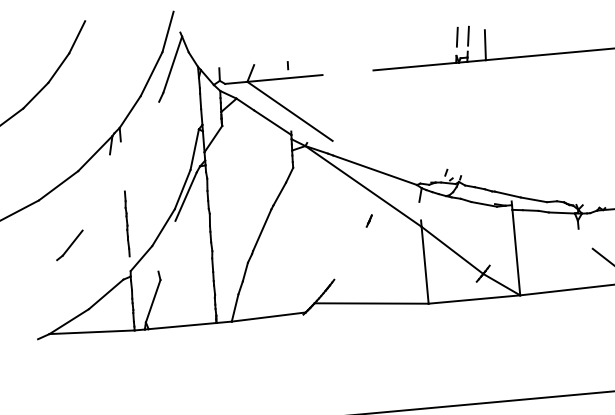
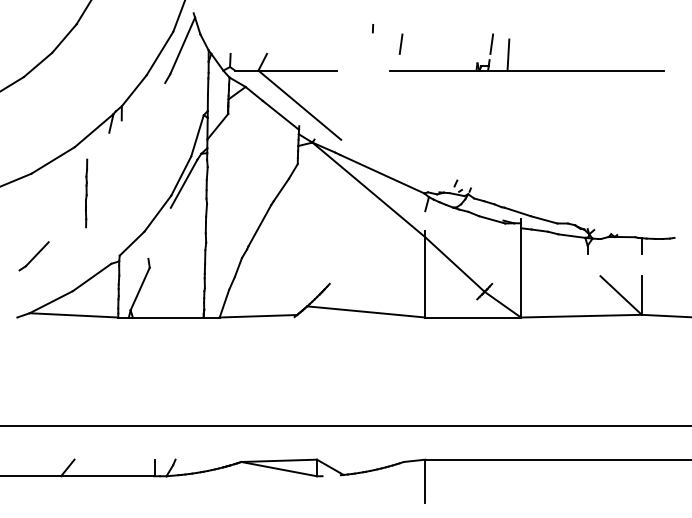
line: (456, 36) -> (400, 43), moved
line: (288, 65) -> (373, 28), moved
line: (369, 221) -> (371, 226), removed
line: (127, 223) -> (86, 193), moved
part: (69, 245) -> (33, 256), moved

